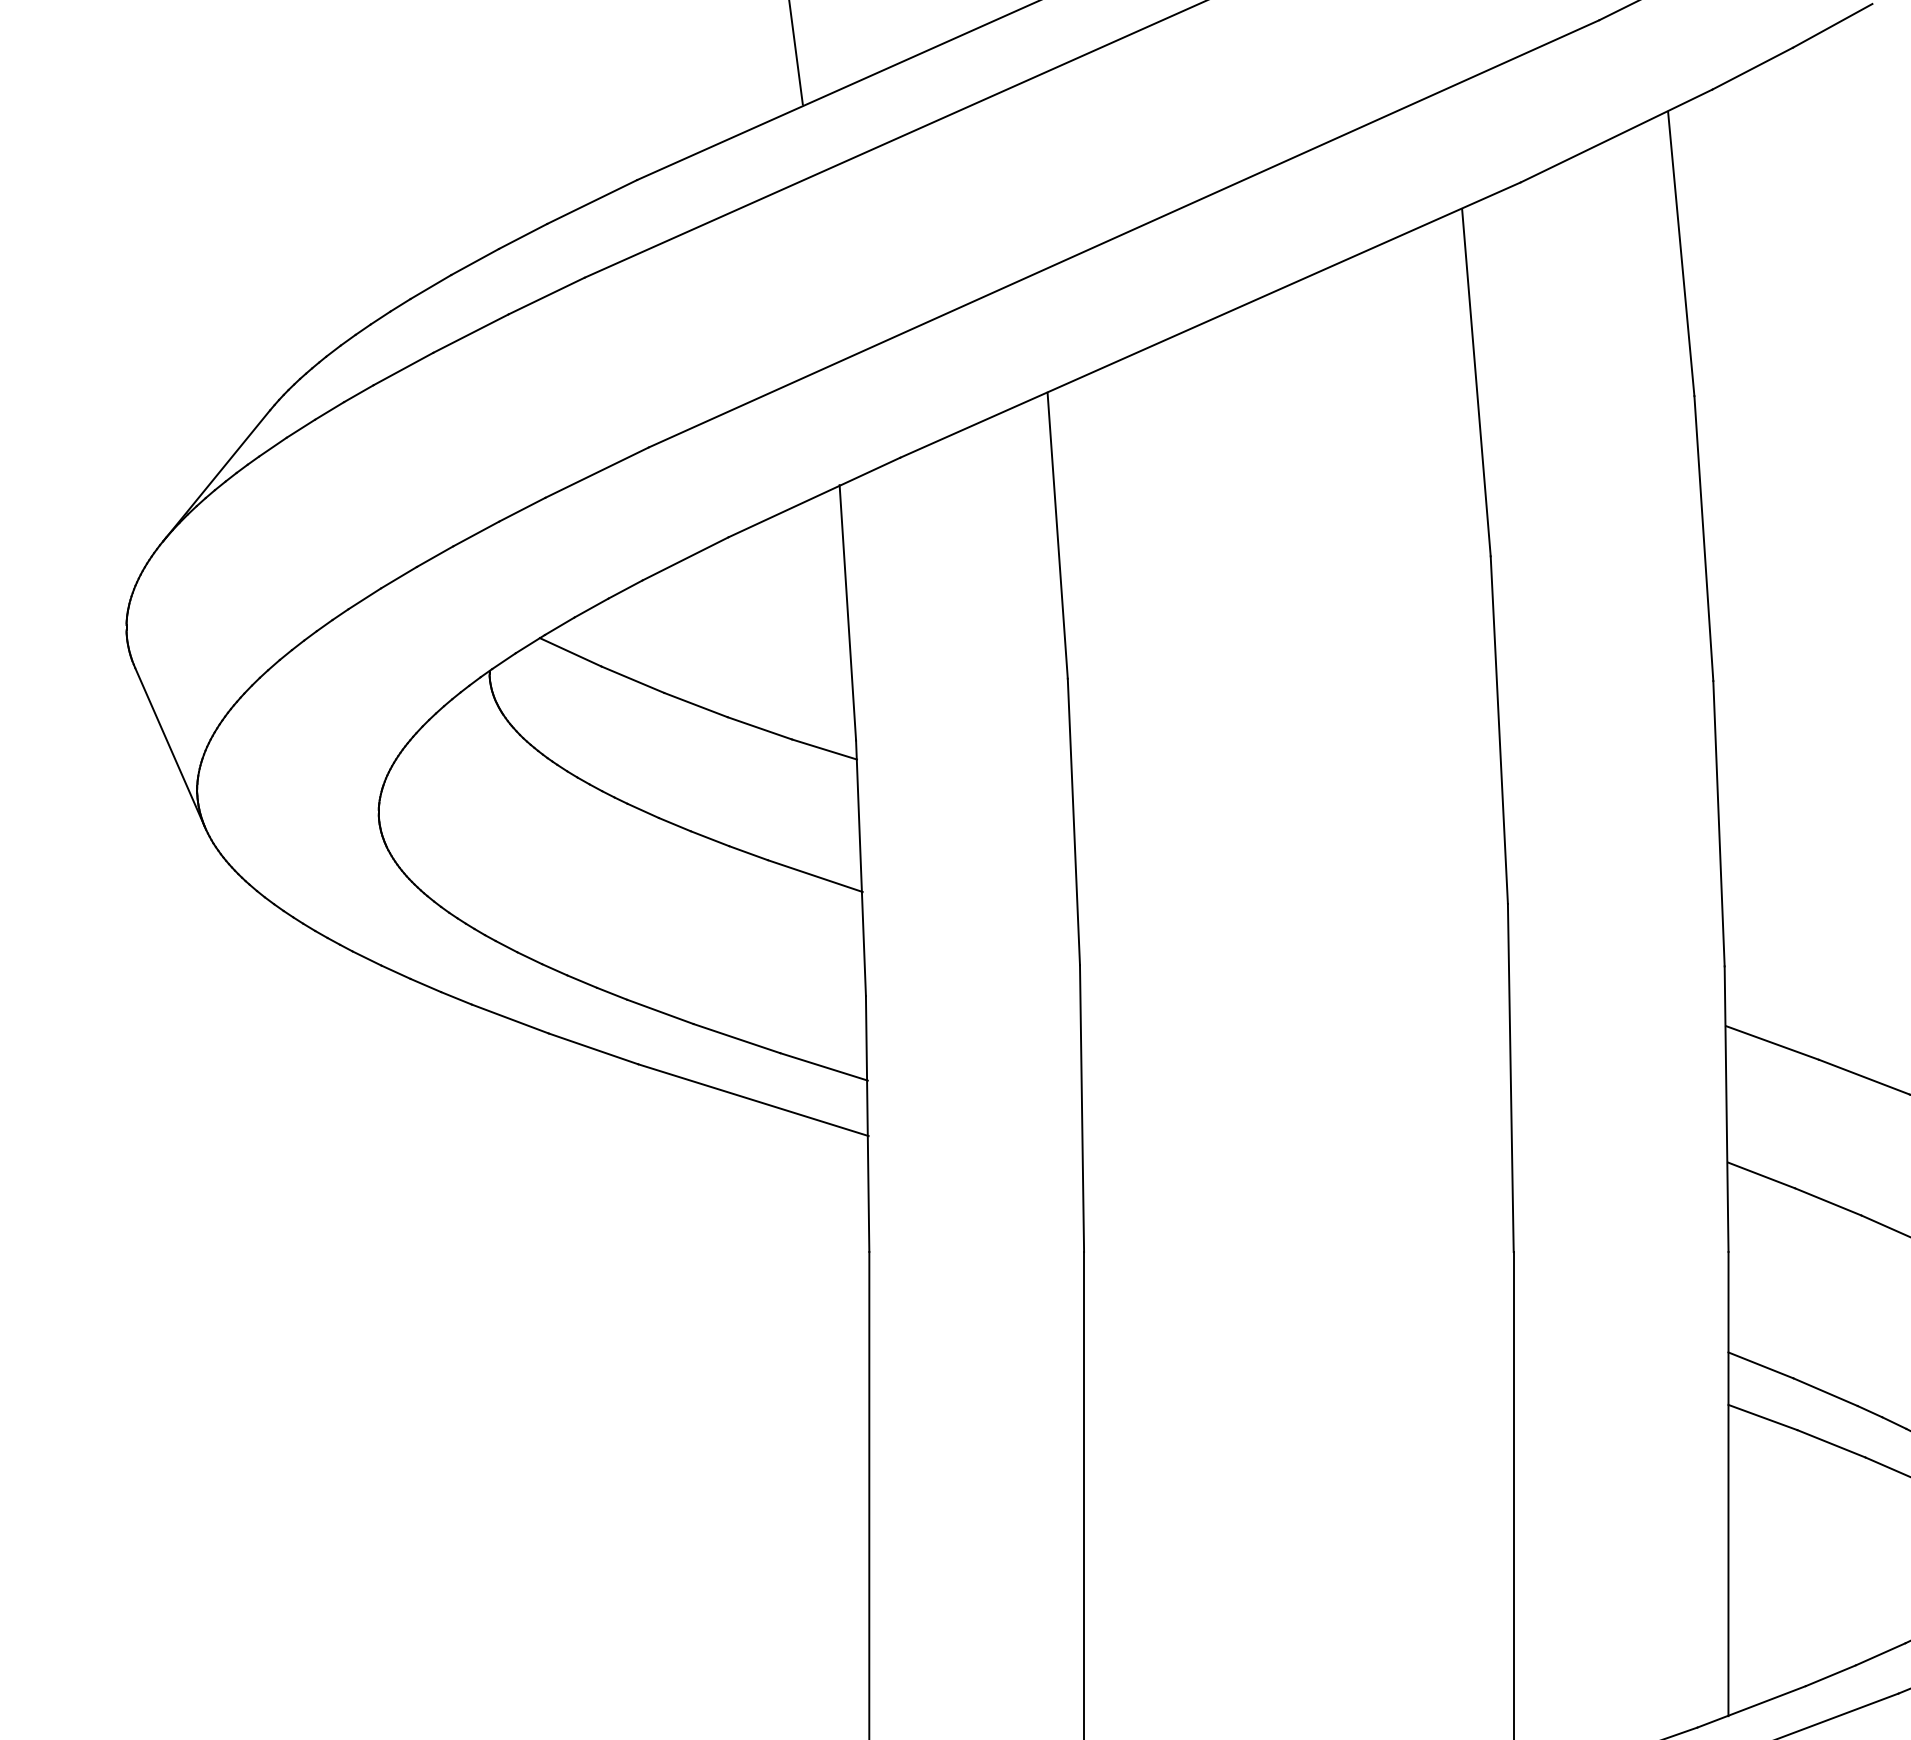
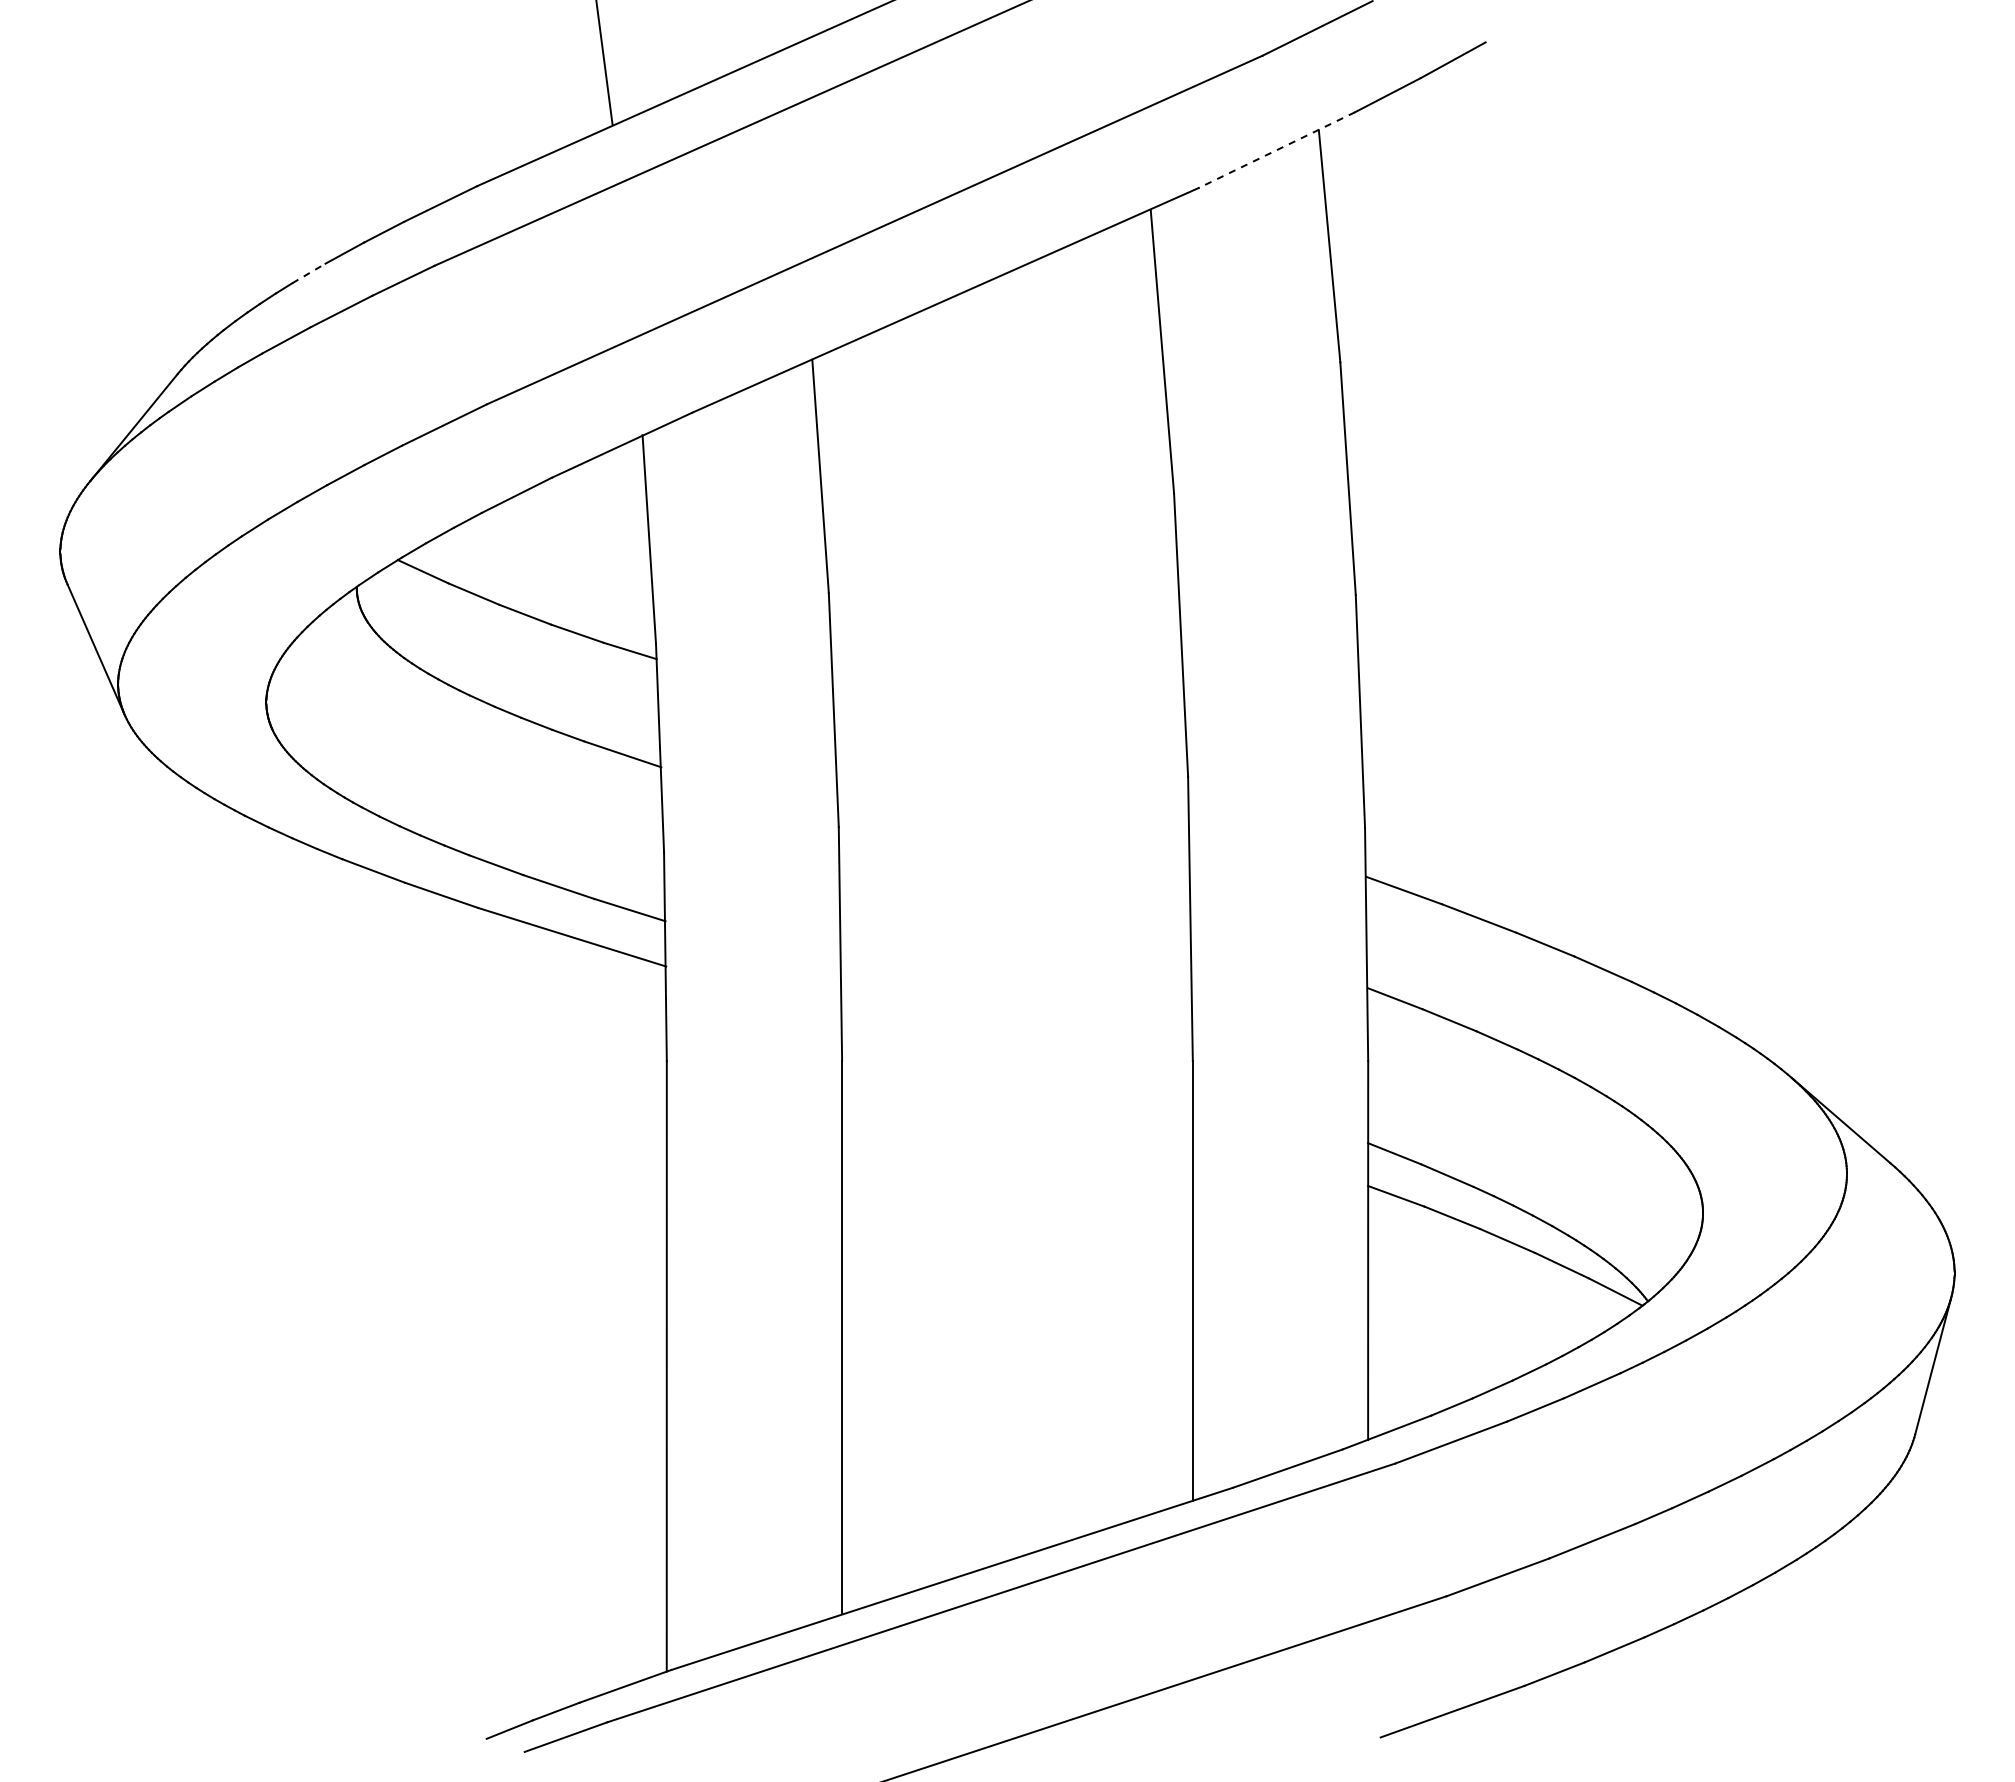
line: (1616, 136) -> (1276, 150), solid -> dashed
line: (431, 287) -> (309, 273), solid -> dashed

